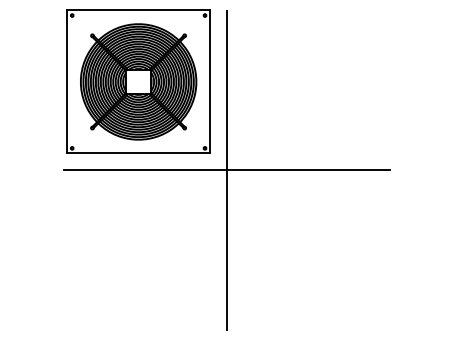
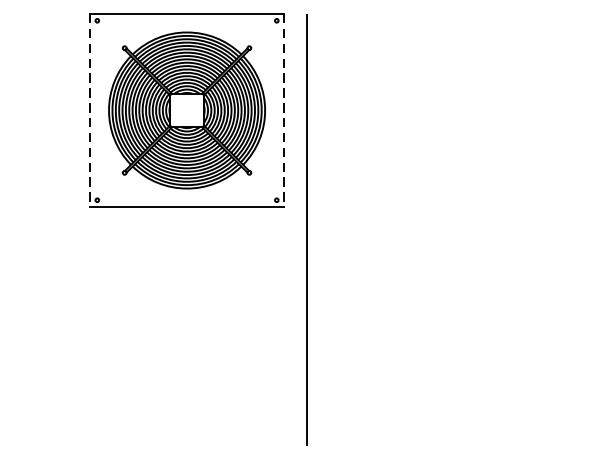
line: (67, 82) -> (90, 111), solid -> dashed
line: (210, 82) -> (284, 111), solid -> dashed
line: (226, 170) -> (305, 230), removed

